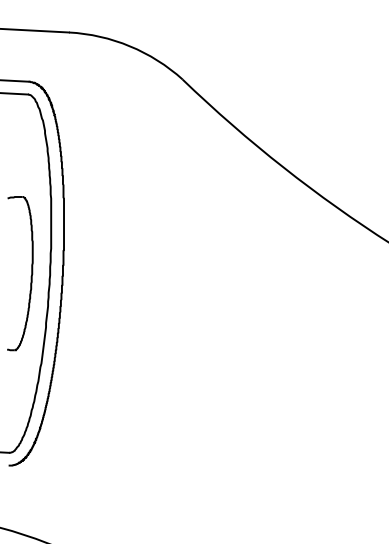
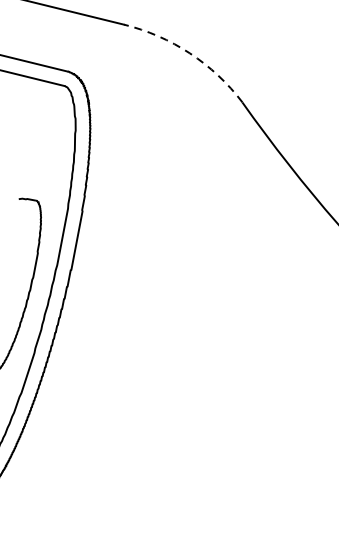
arc: (129, 46) -> (189, 53), solid -> dashed

